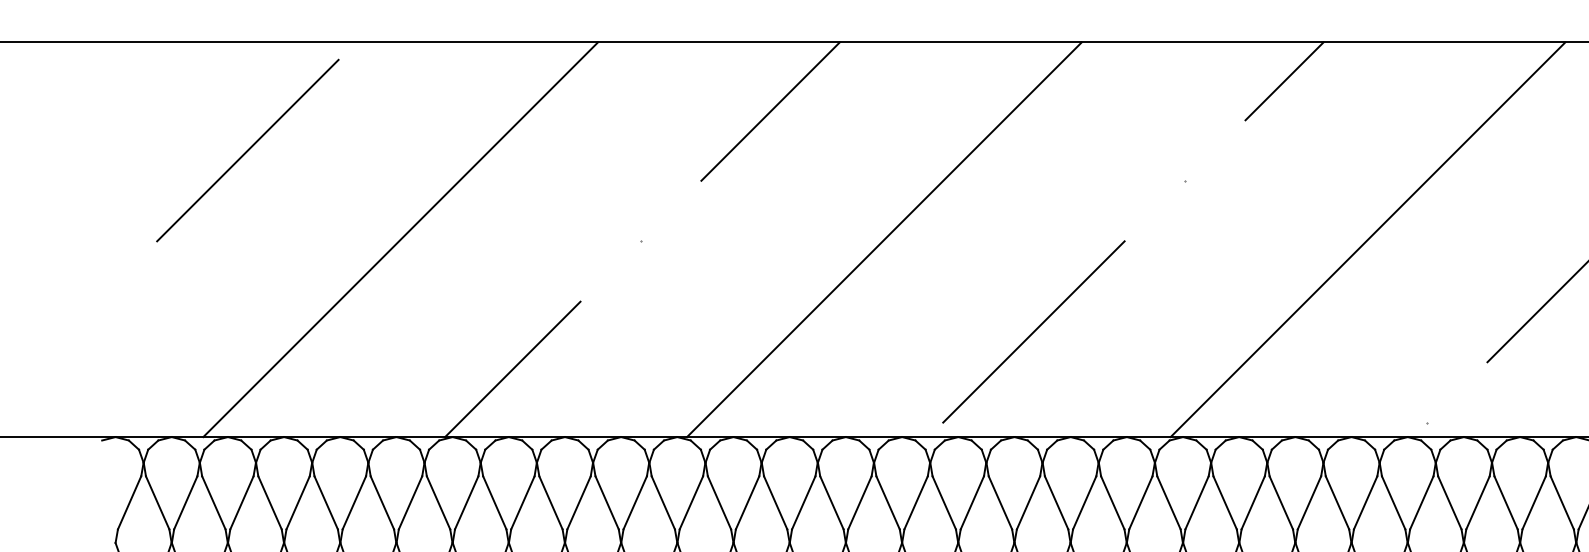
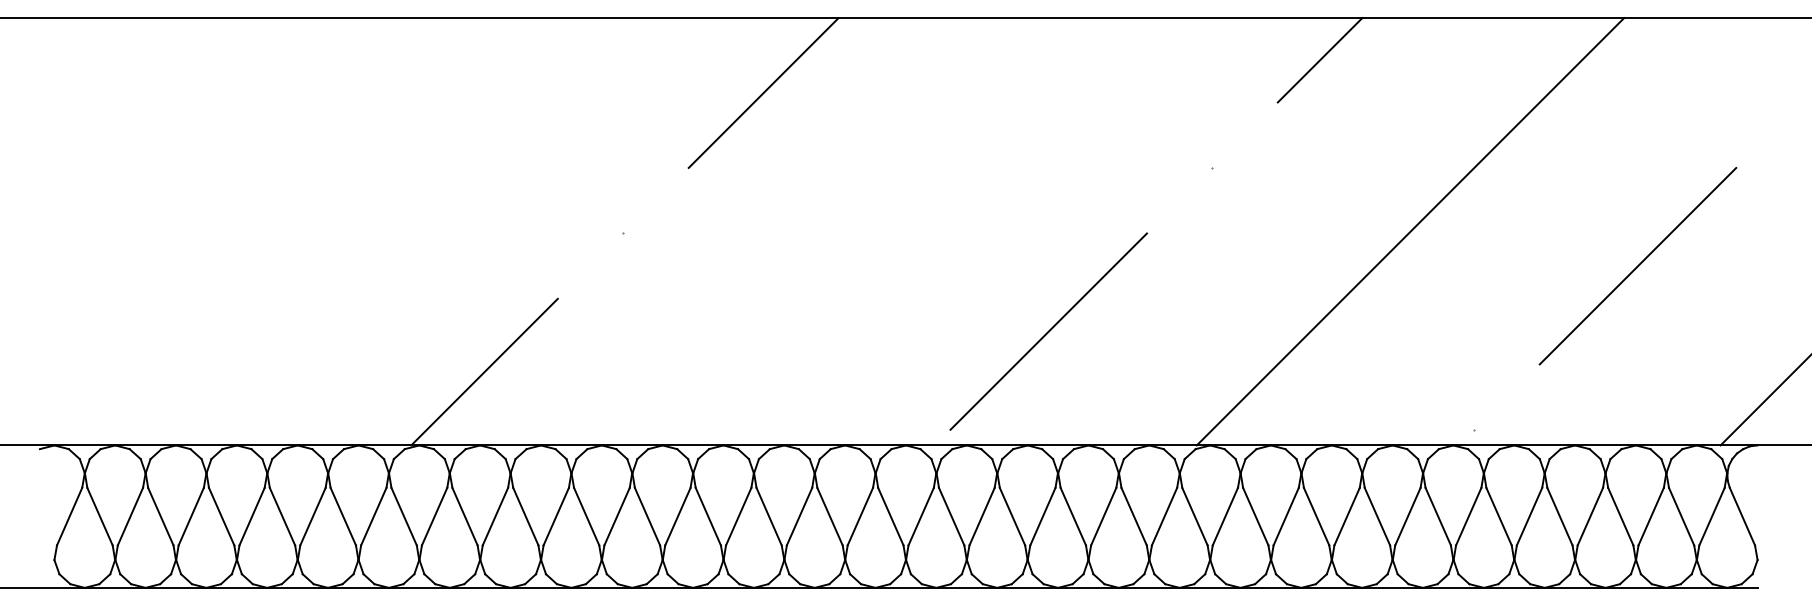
line: (247, 150) -> (197, 135), removed
line: (400, 239) -> (362, 231), removed
line: (884, 239) -> (886, 231), removed

